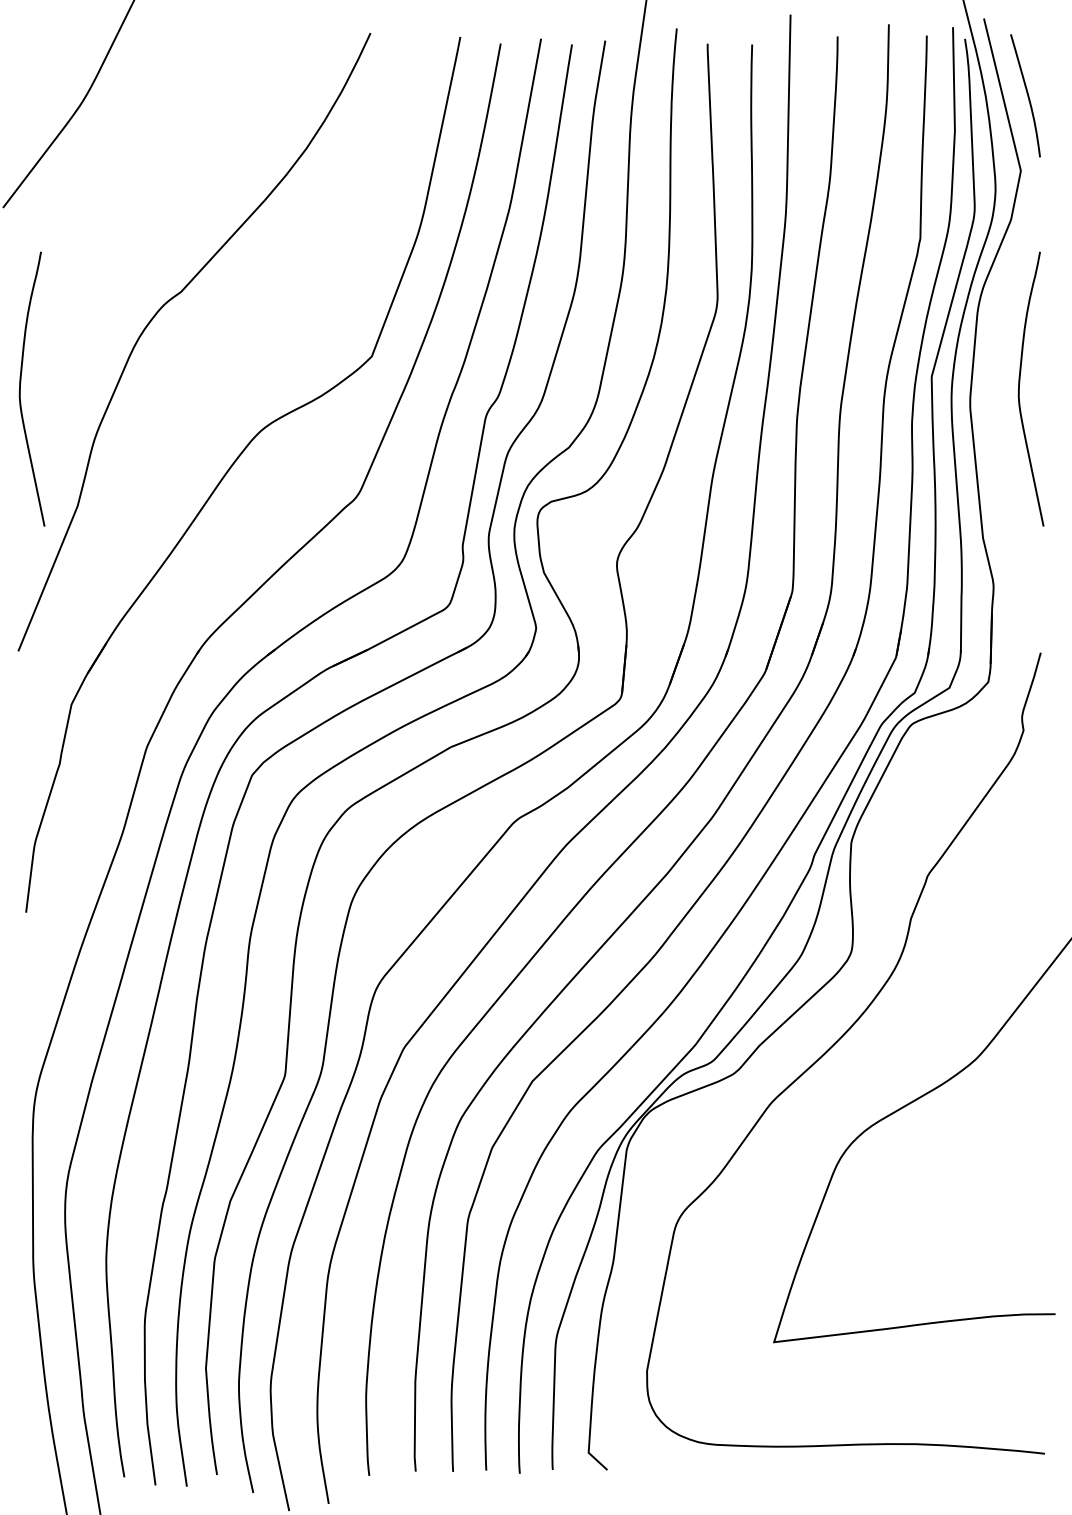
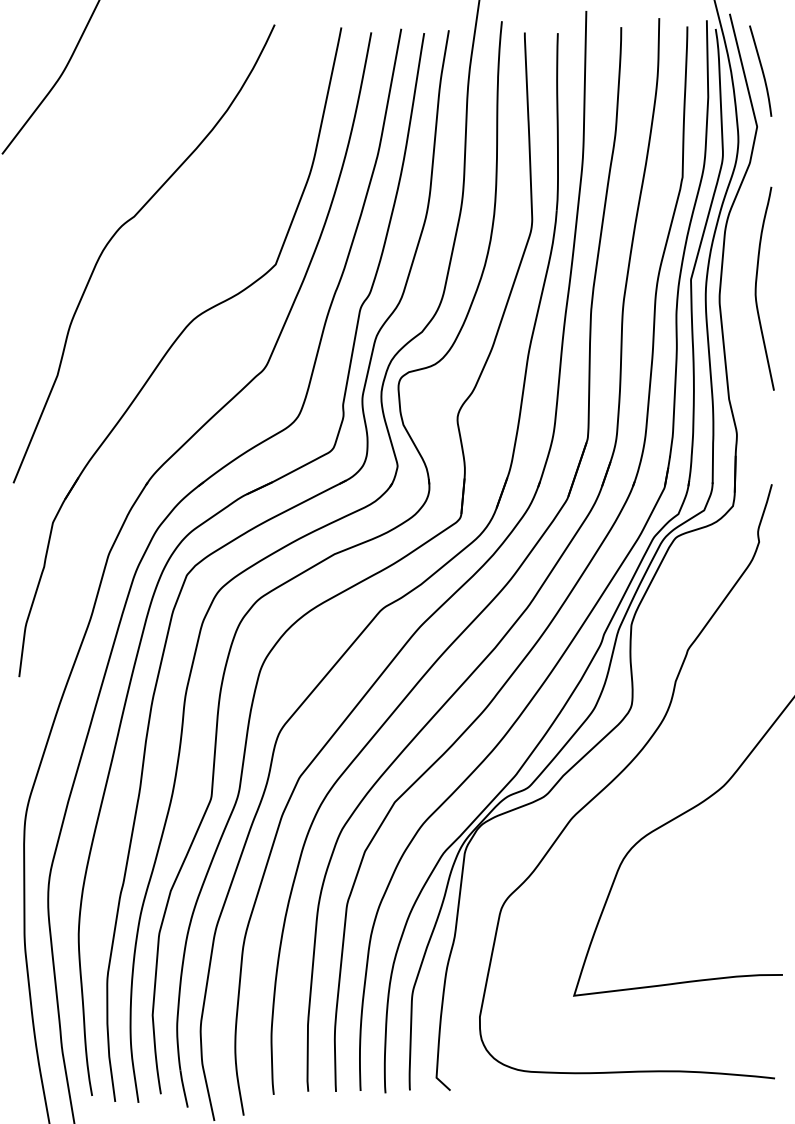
curve: (20, 388) -> (15, 288), removed

